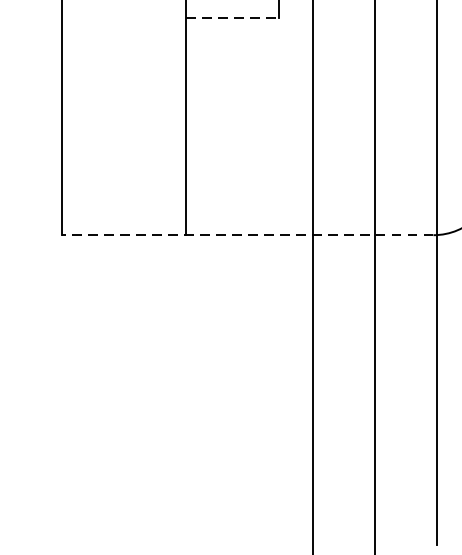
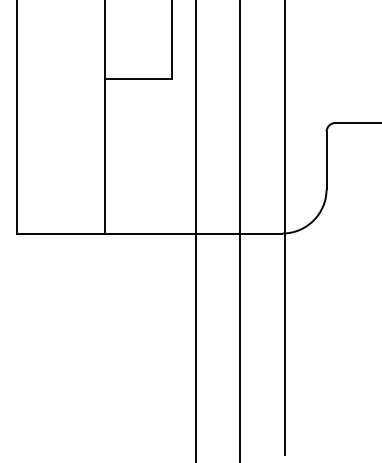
line: (233, 18) -> (139, 78), dashed -> solid
line: (247, 235) -> (149, 233), dashed -> solid

